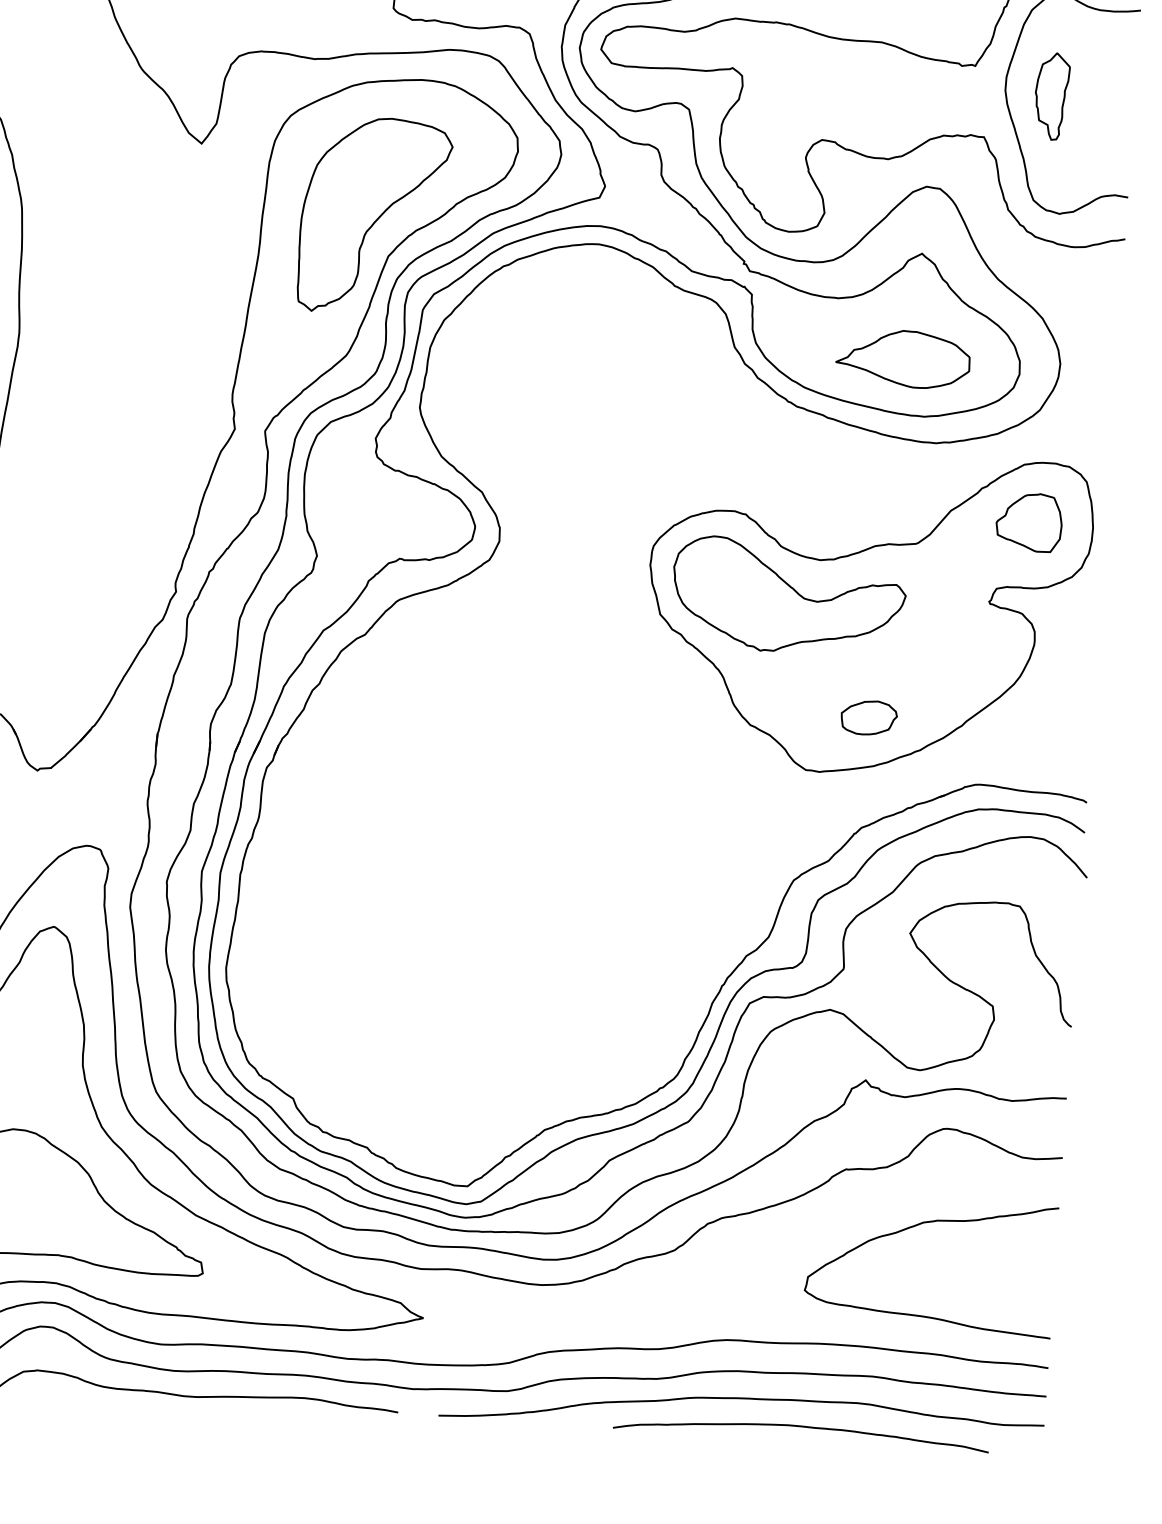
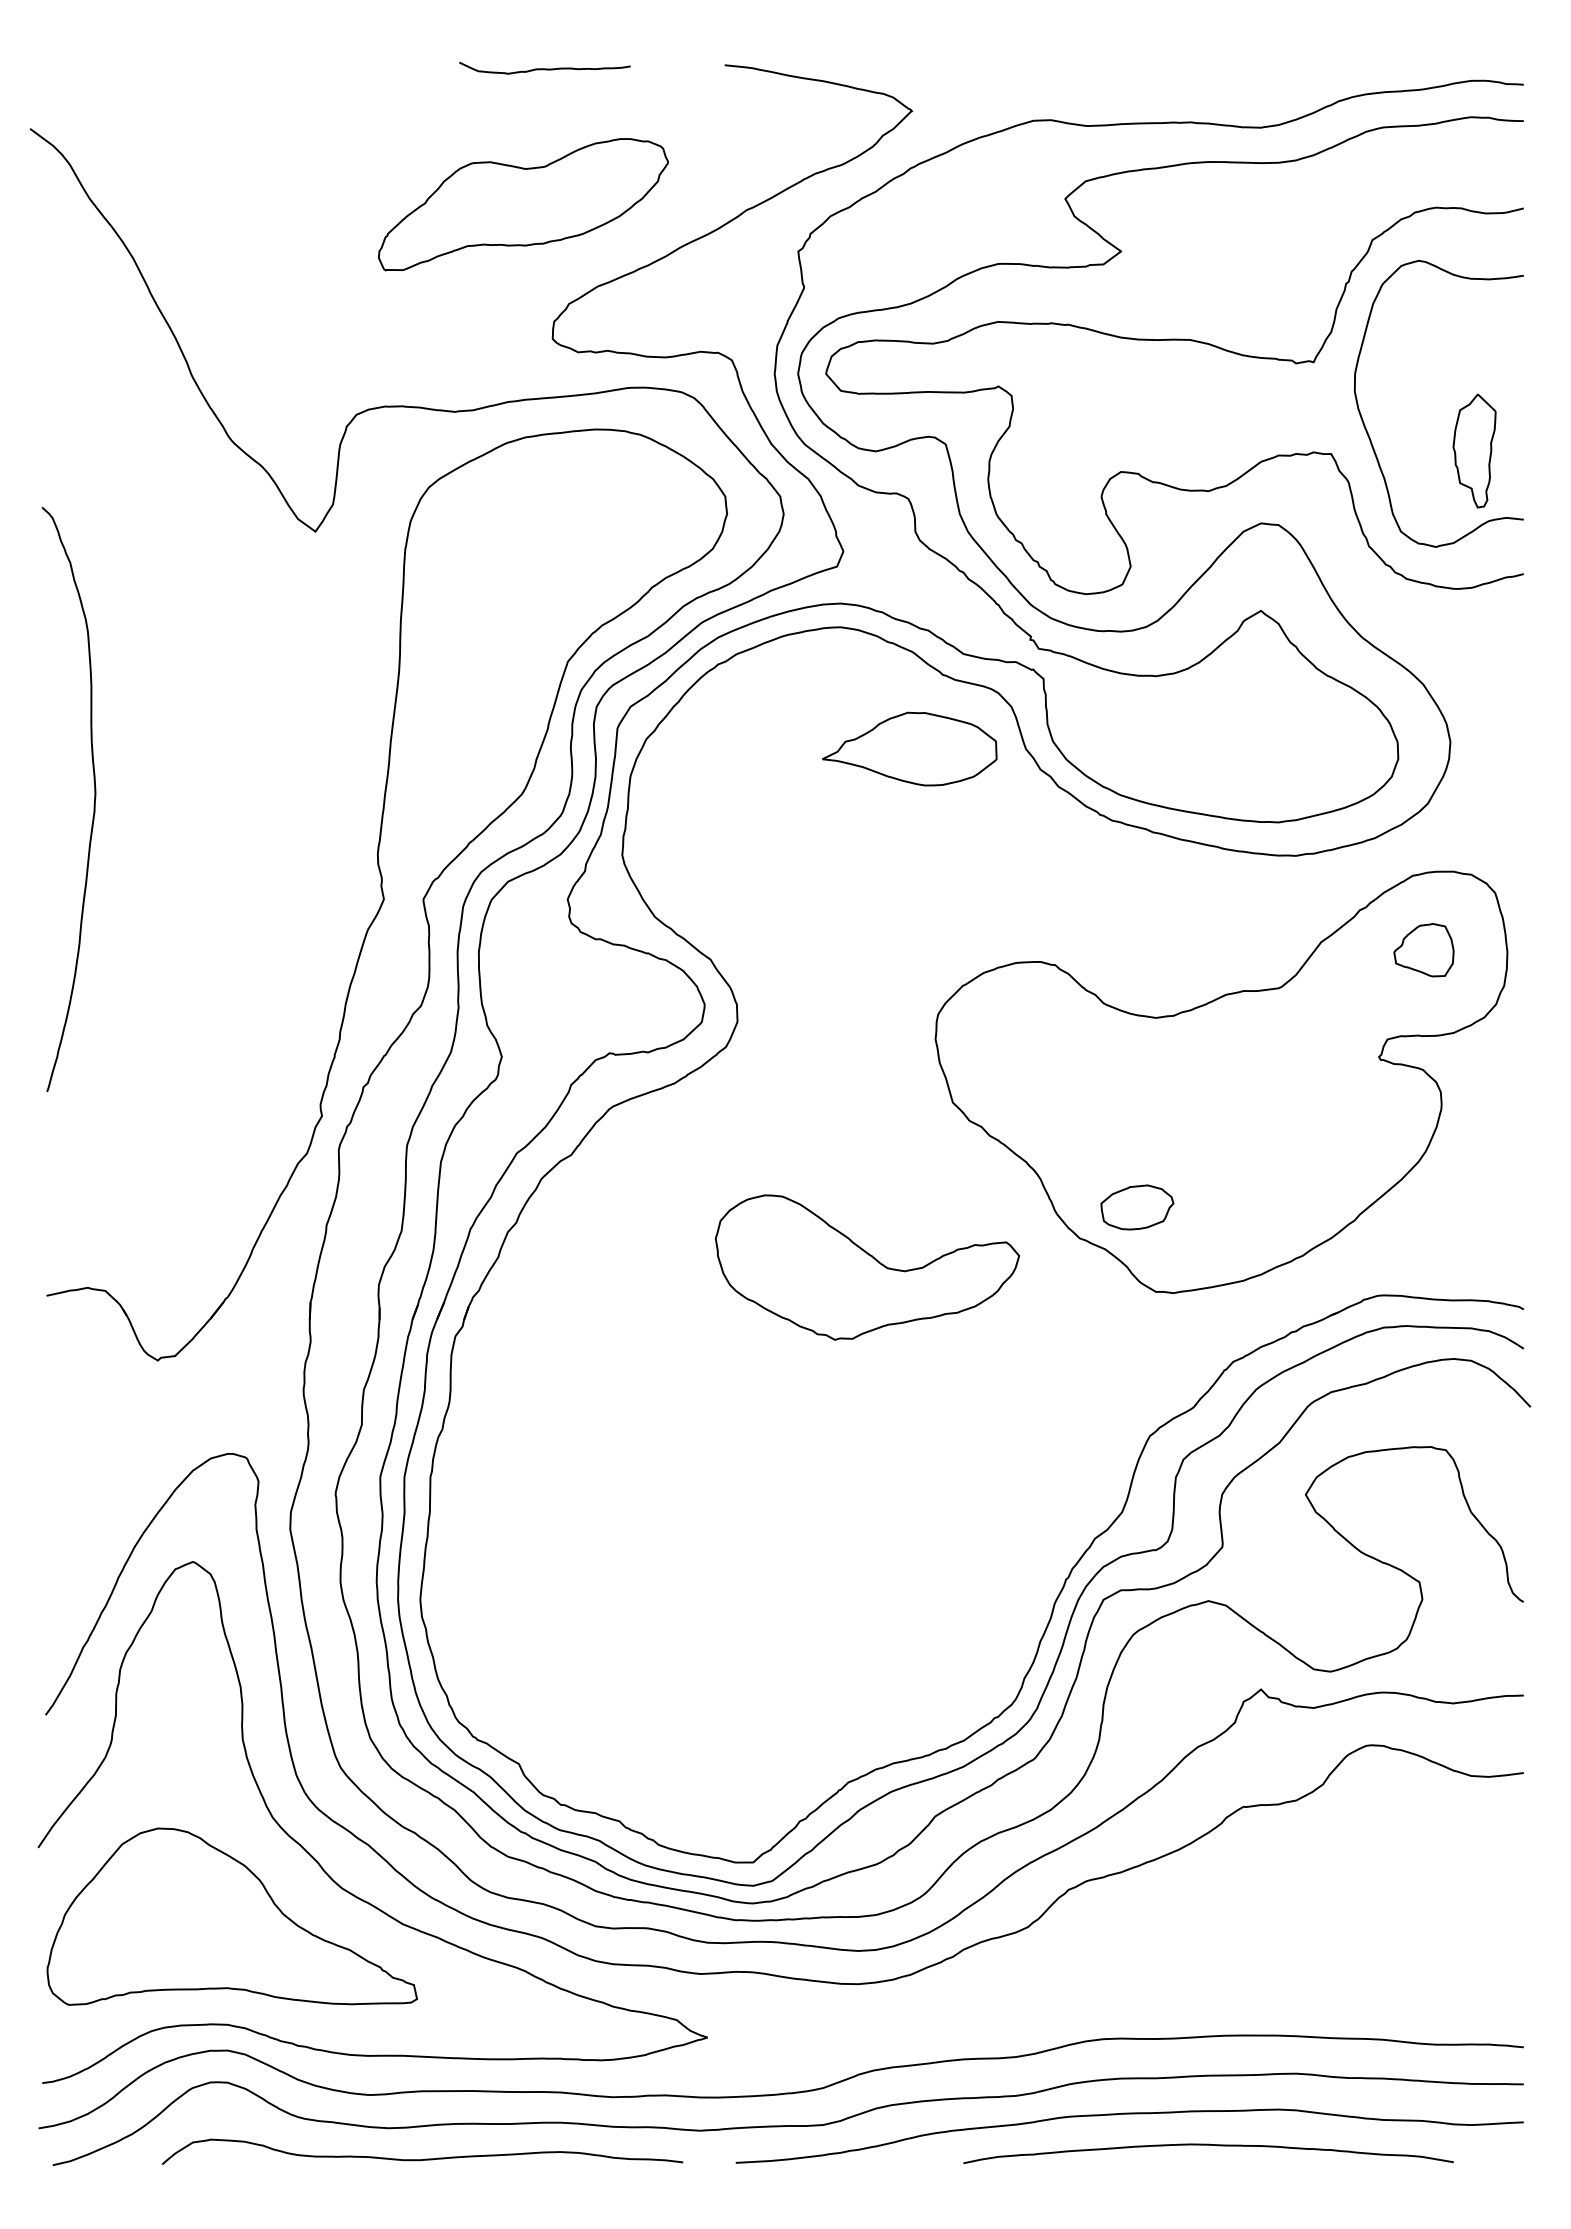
part: (1051, 95) -> (1474, 450), moved
part: (374, 216) -> (546, 610), removed
part: (903, 358) -> (909, 748), moved
part: (1028, 521) -> (1423, 949), size x0.7
part: (788, 596) -> (867, 1267), moved
part: (869, 717) -> (1137, 1207), moved
curve: (914, 1226) -> (1337, 1875), removed

